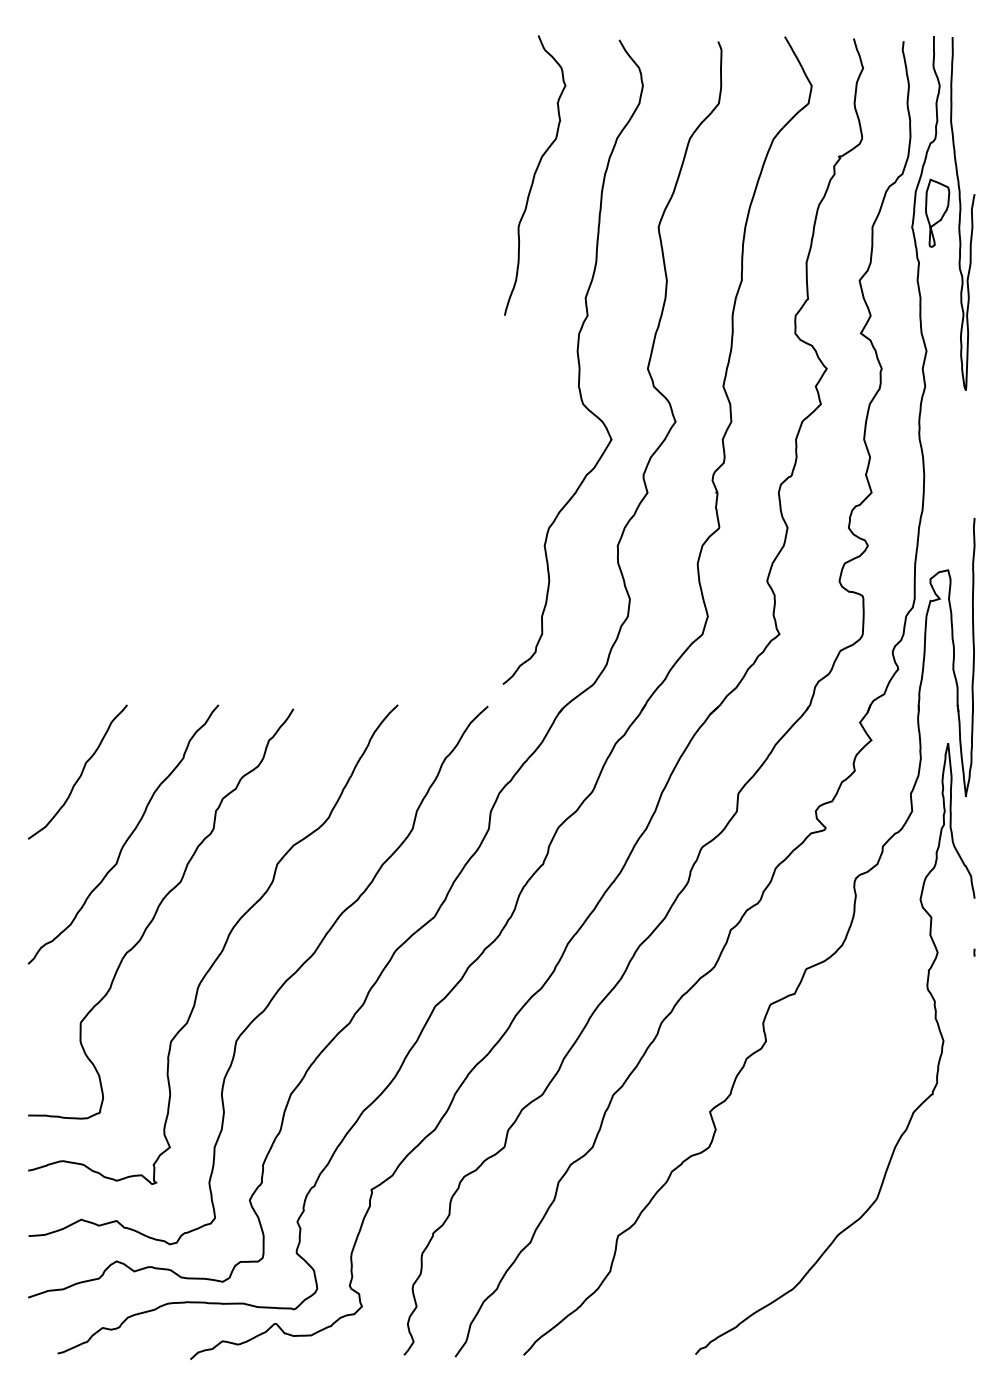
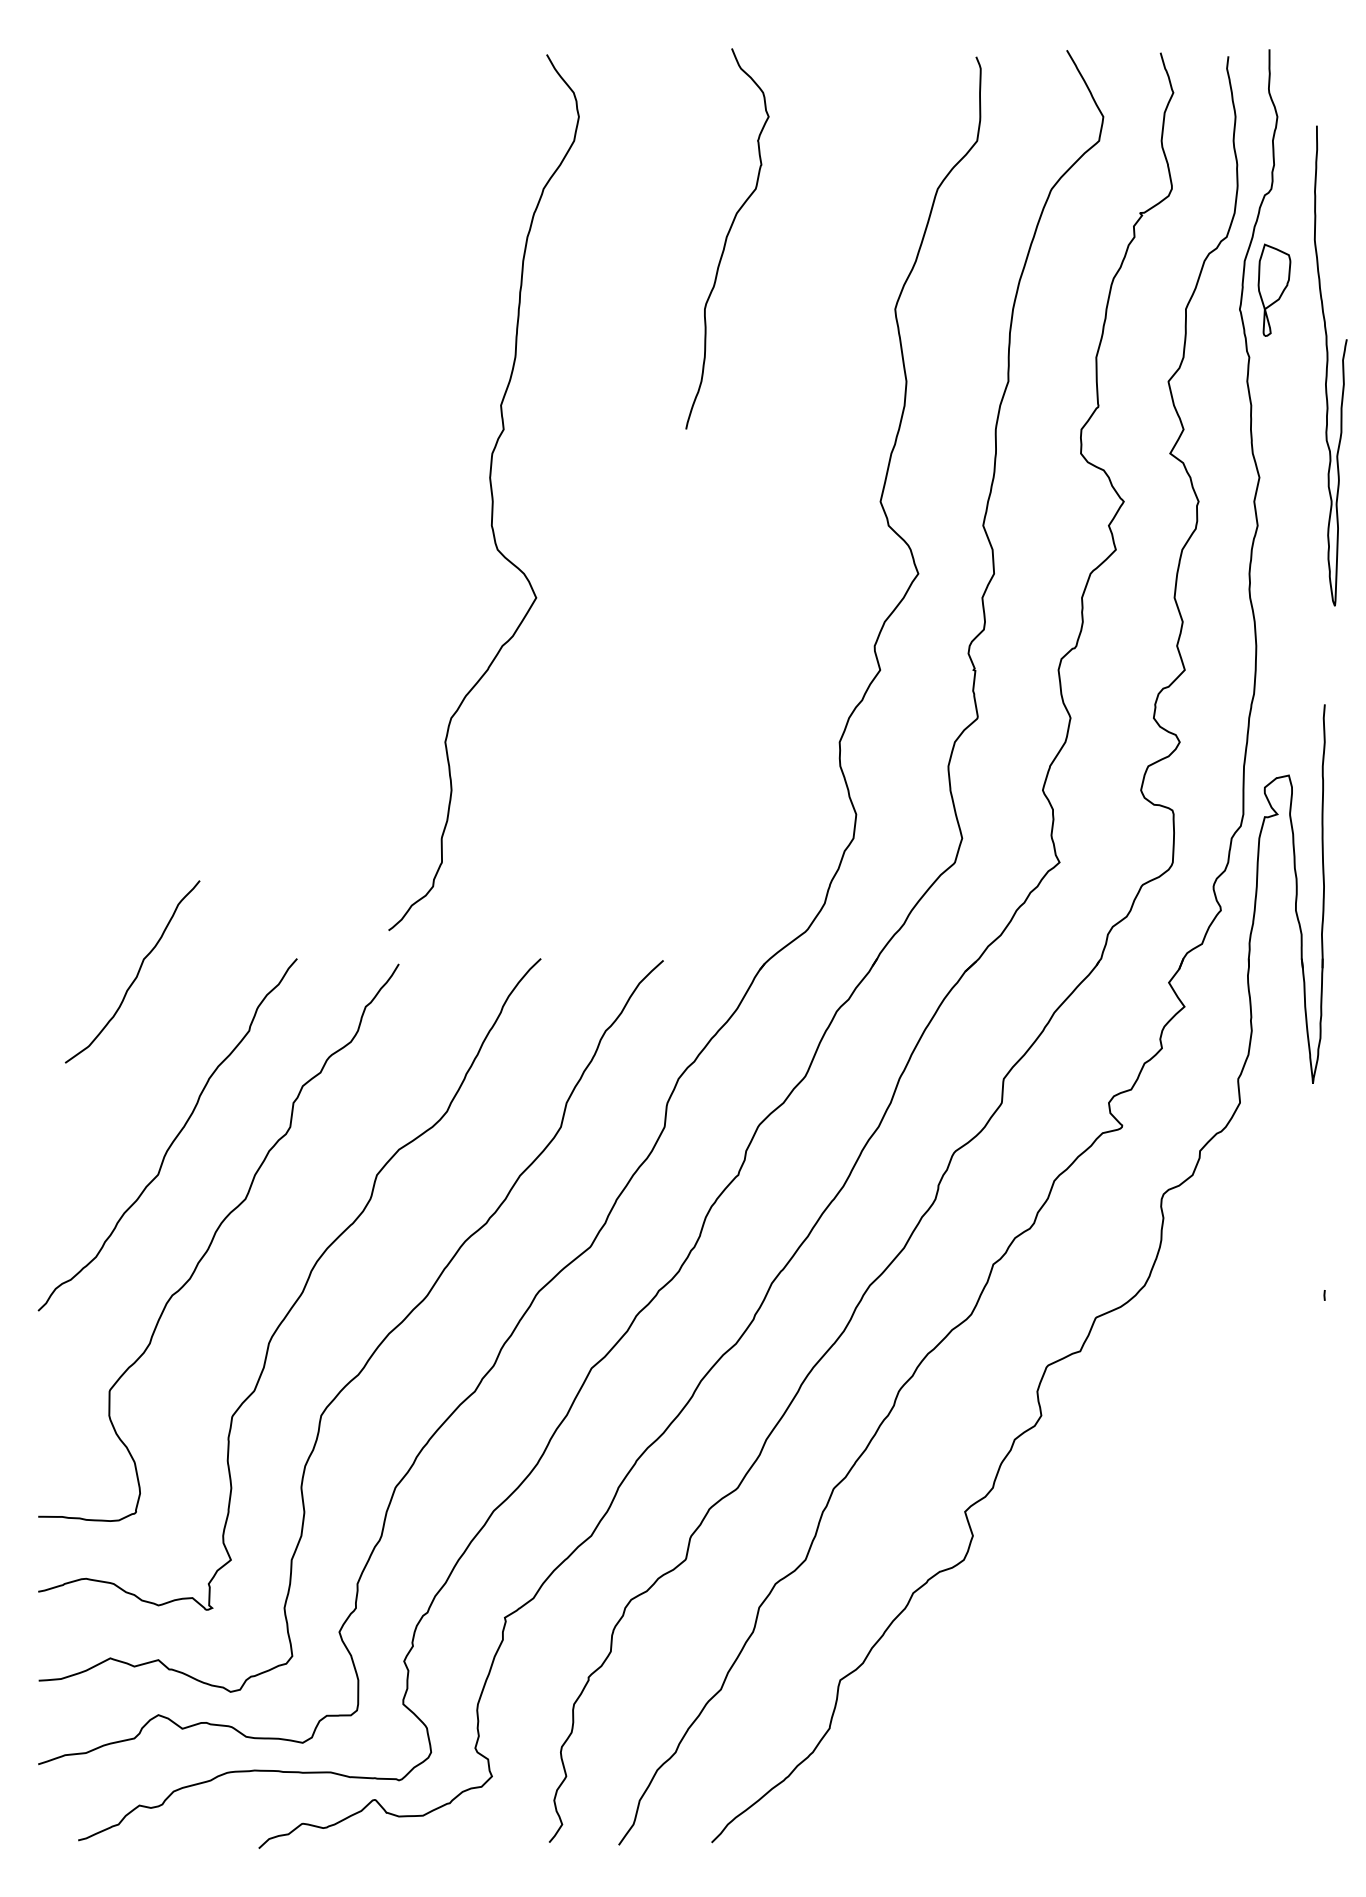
curve: (961, 212) -> (1328, 364), moved
curve: (577, 362) -> (490, 492), moved
curve: (80, 774) -> (136, 974), moved
curve: (912, 1112) -> (1240, 1512), removed

